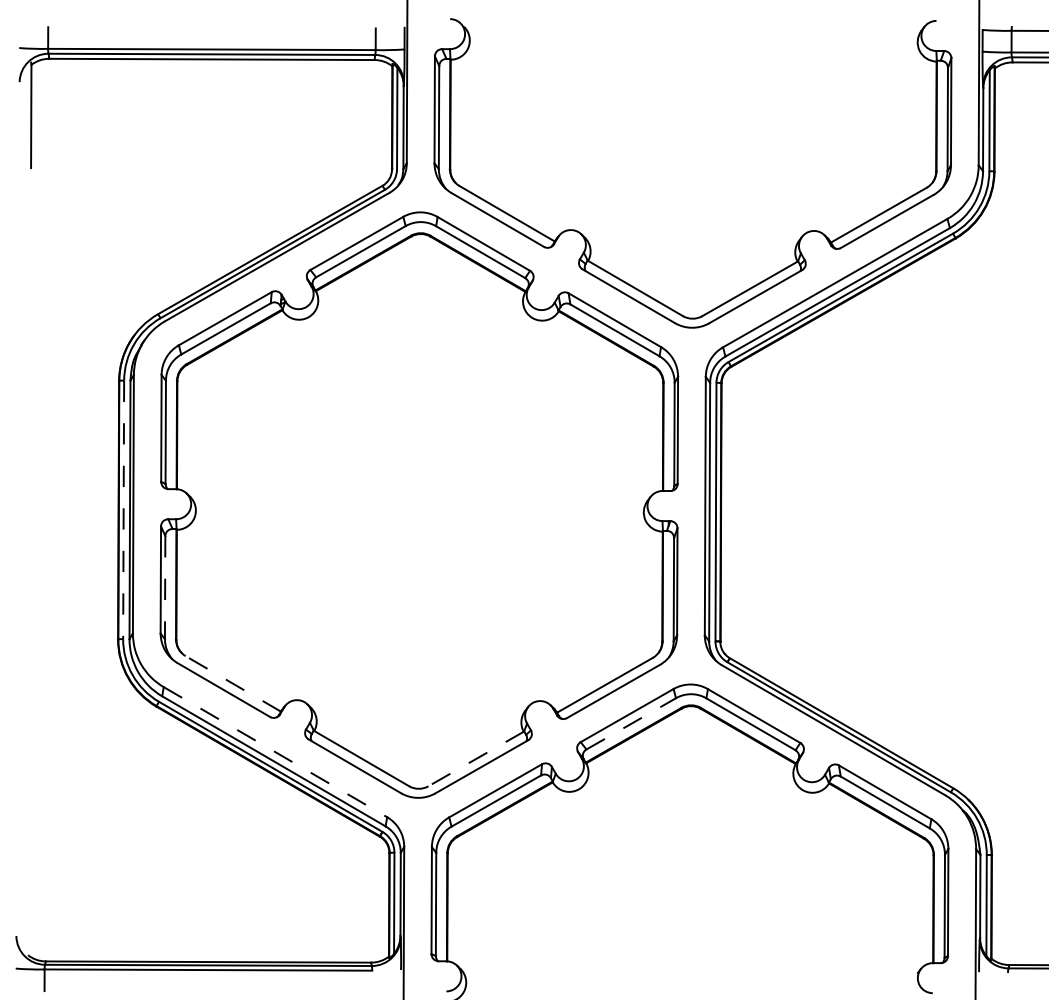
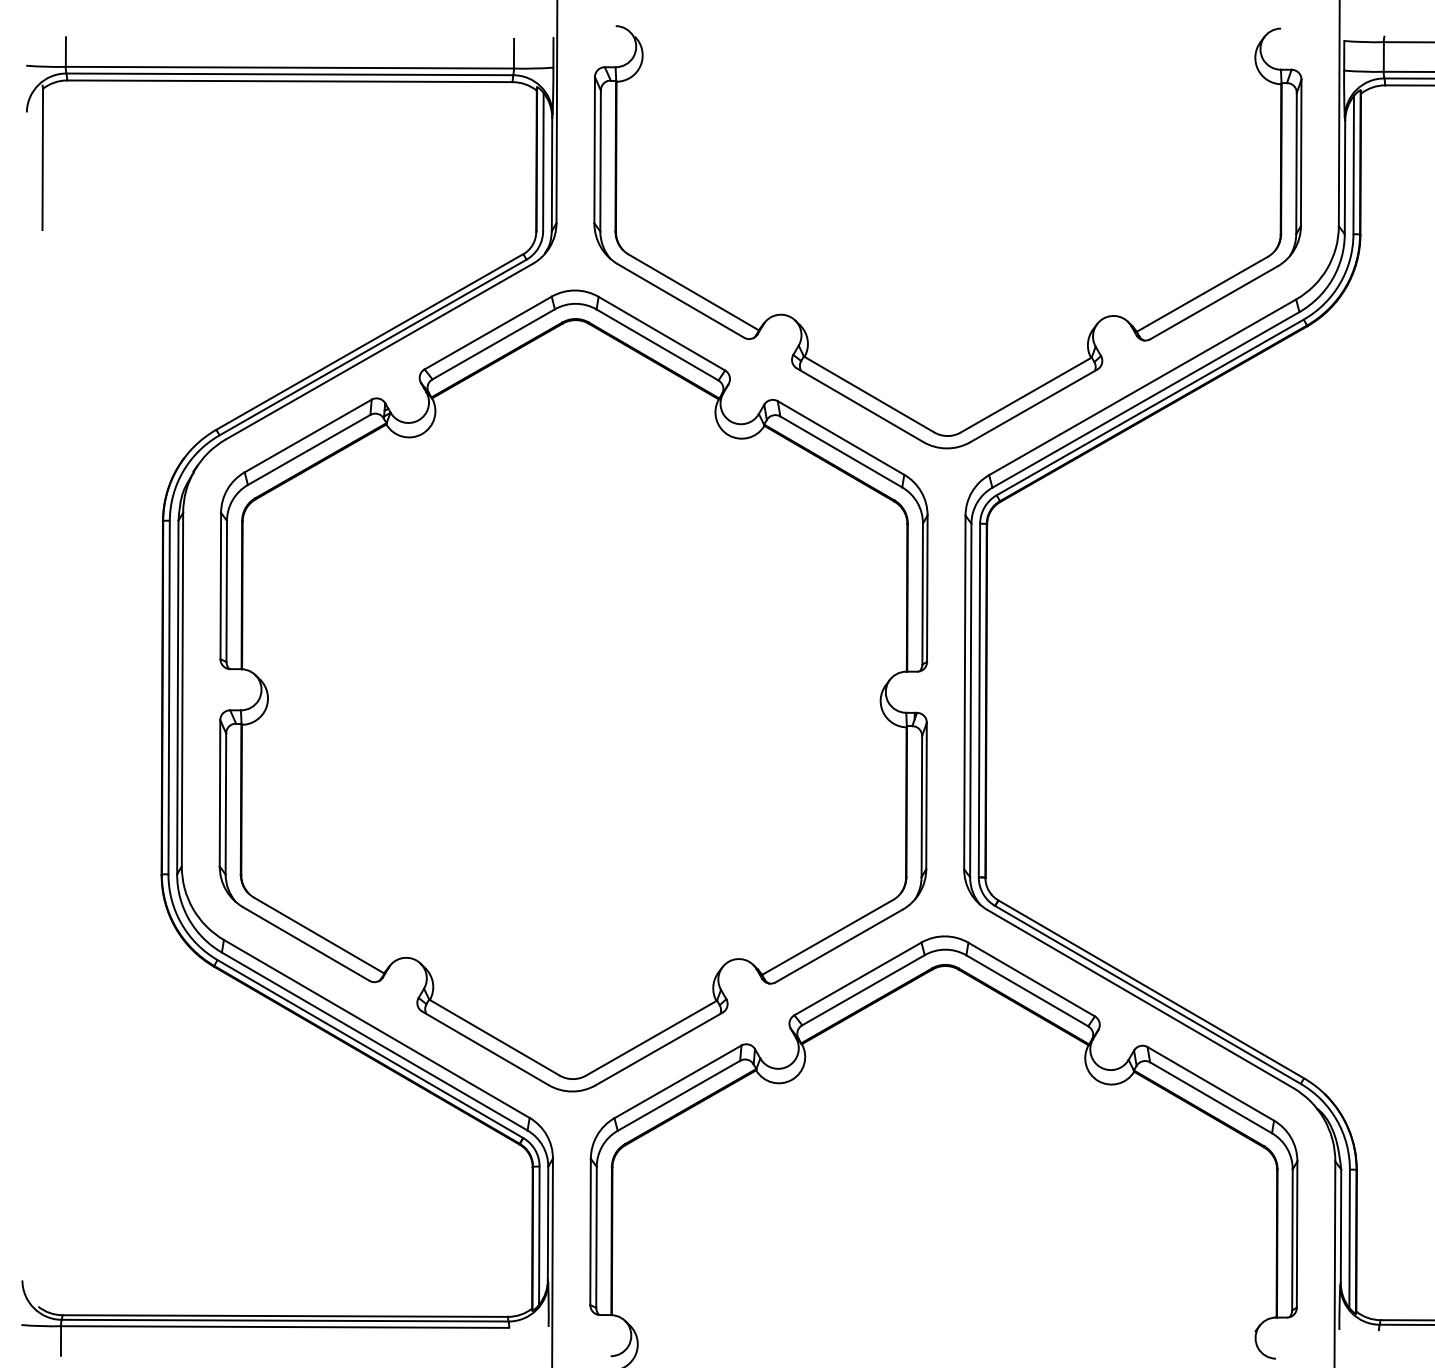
line: (123, 510) -> (168, 698), dashed -> solid
line: (165, 587) -> (226, 803), dashed -> solid
line: (232, 683) -> (318, 935), dashed -> solid
line: (631, 723) -> (863, 989), dashed -> solid
line: (275, 752) -> (376, 1029), dashed -> solid
line: (475, 759) -> (650, 1038), dashed -> solid

